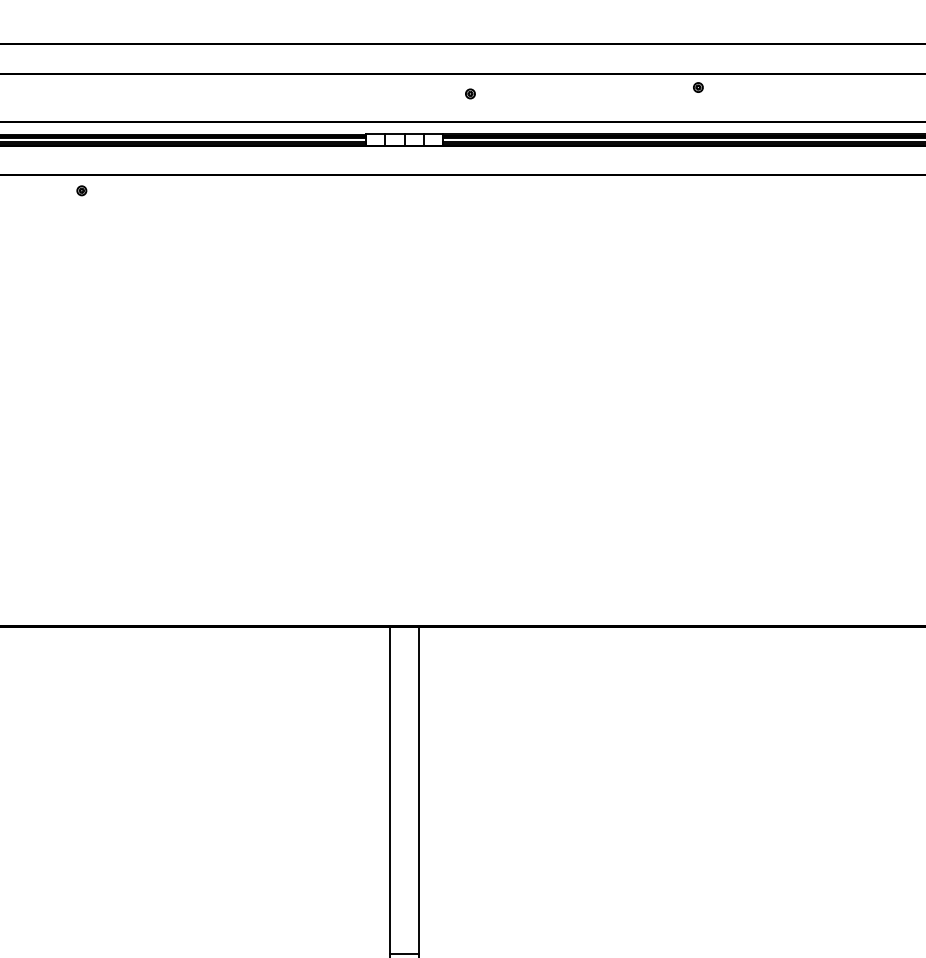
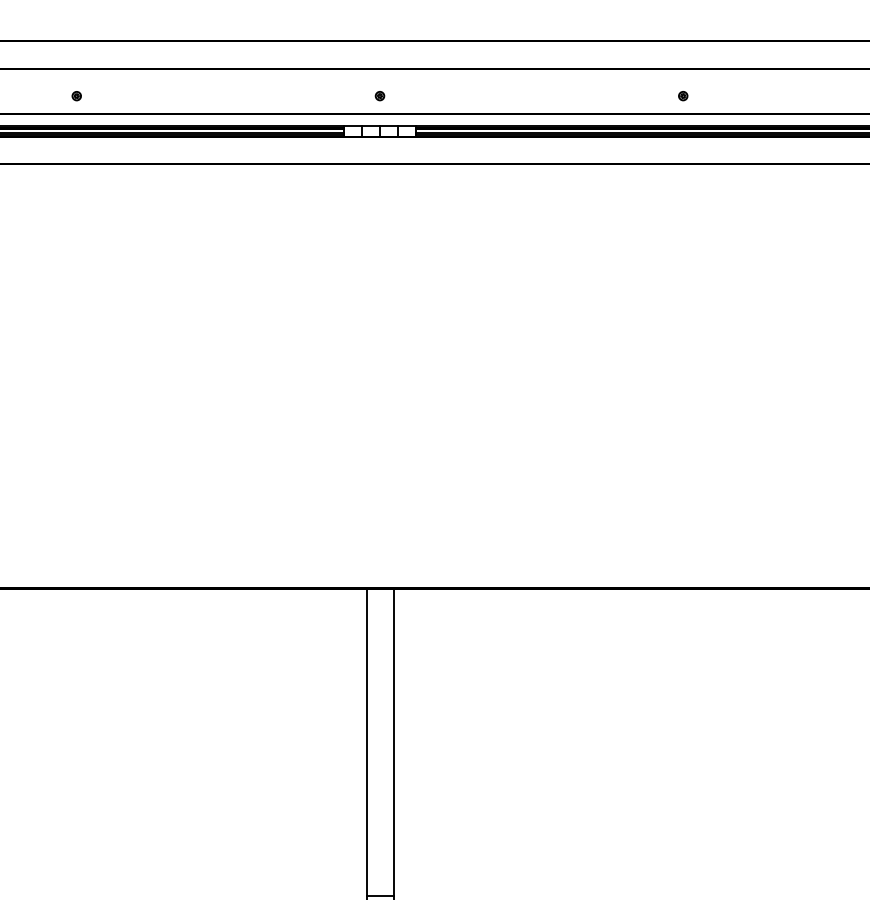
part: (698, 87) -> (683, 96), moved
part: (469, 94) -> (379, 96), moved
part: (81, 191) -> (76, 96), moved

